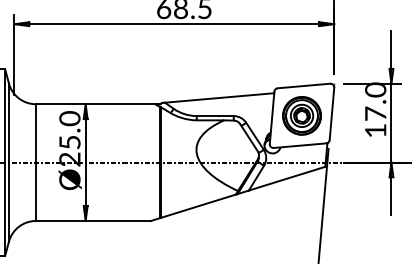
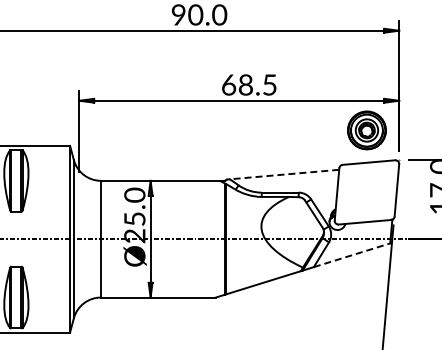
line: (219, 97) -> (284, 174), solid -> dashed
part: (301, 115) -> (366, 130), moved
line: (287, 178) -> (352, 255), solid -> dashed

